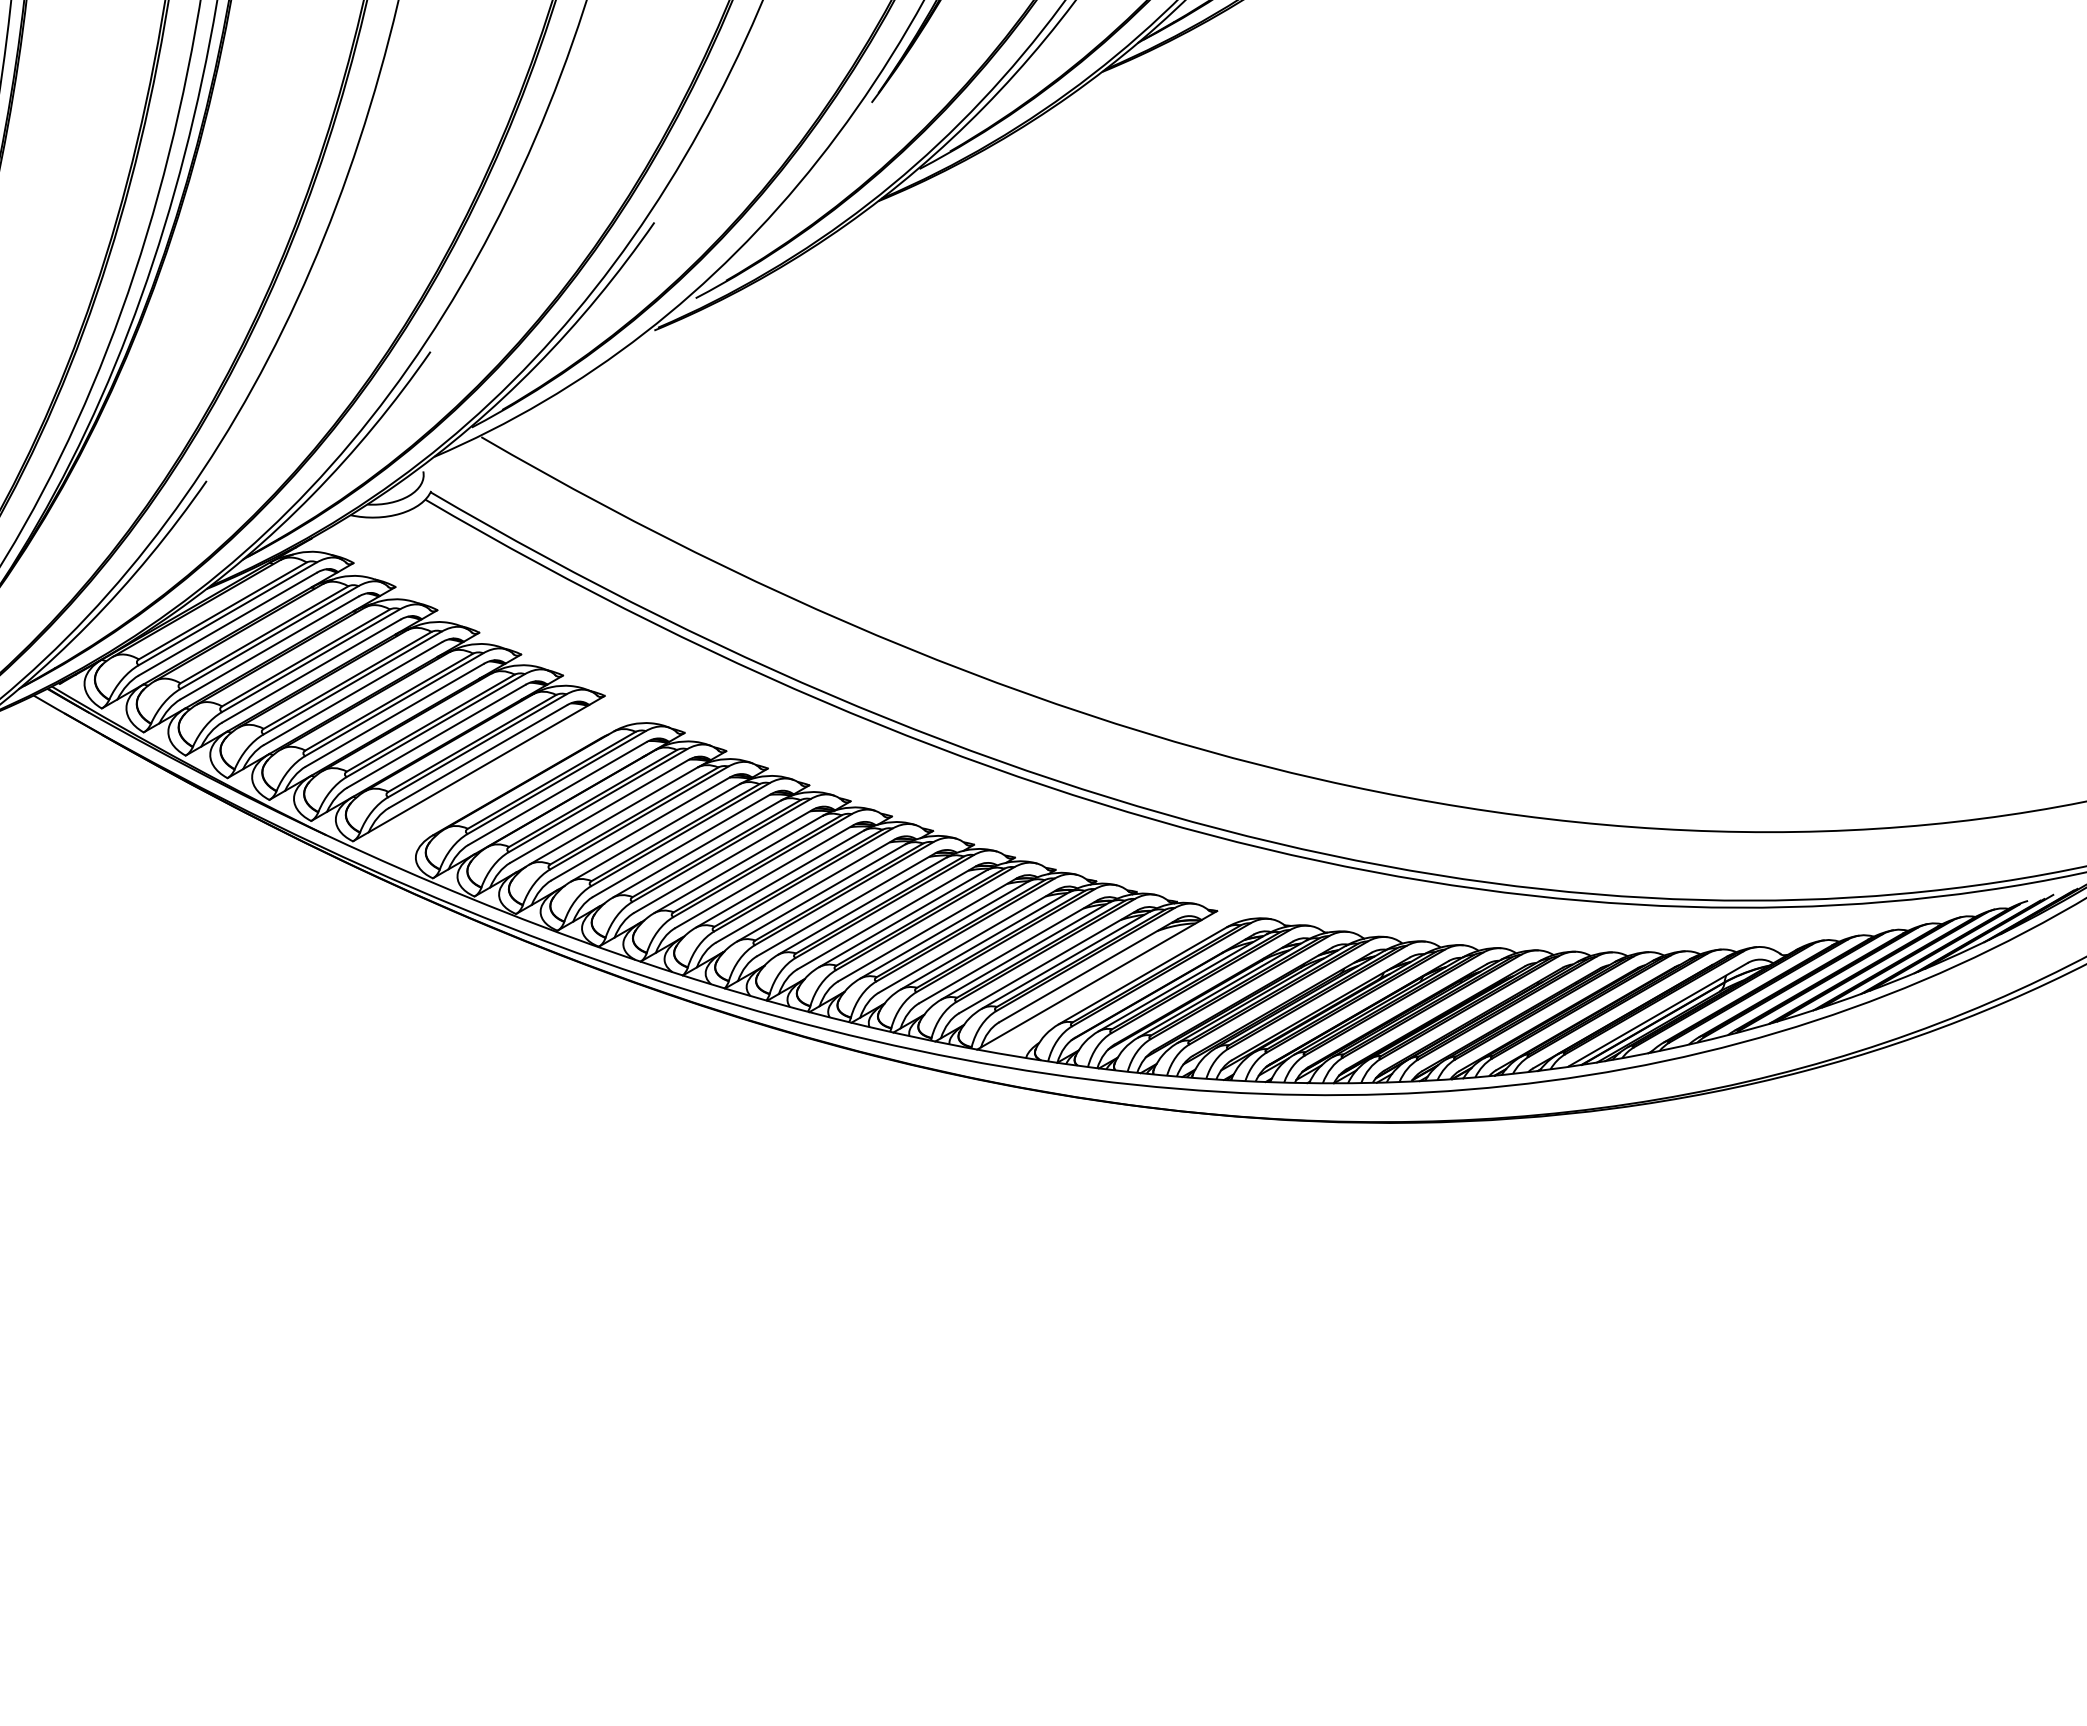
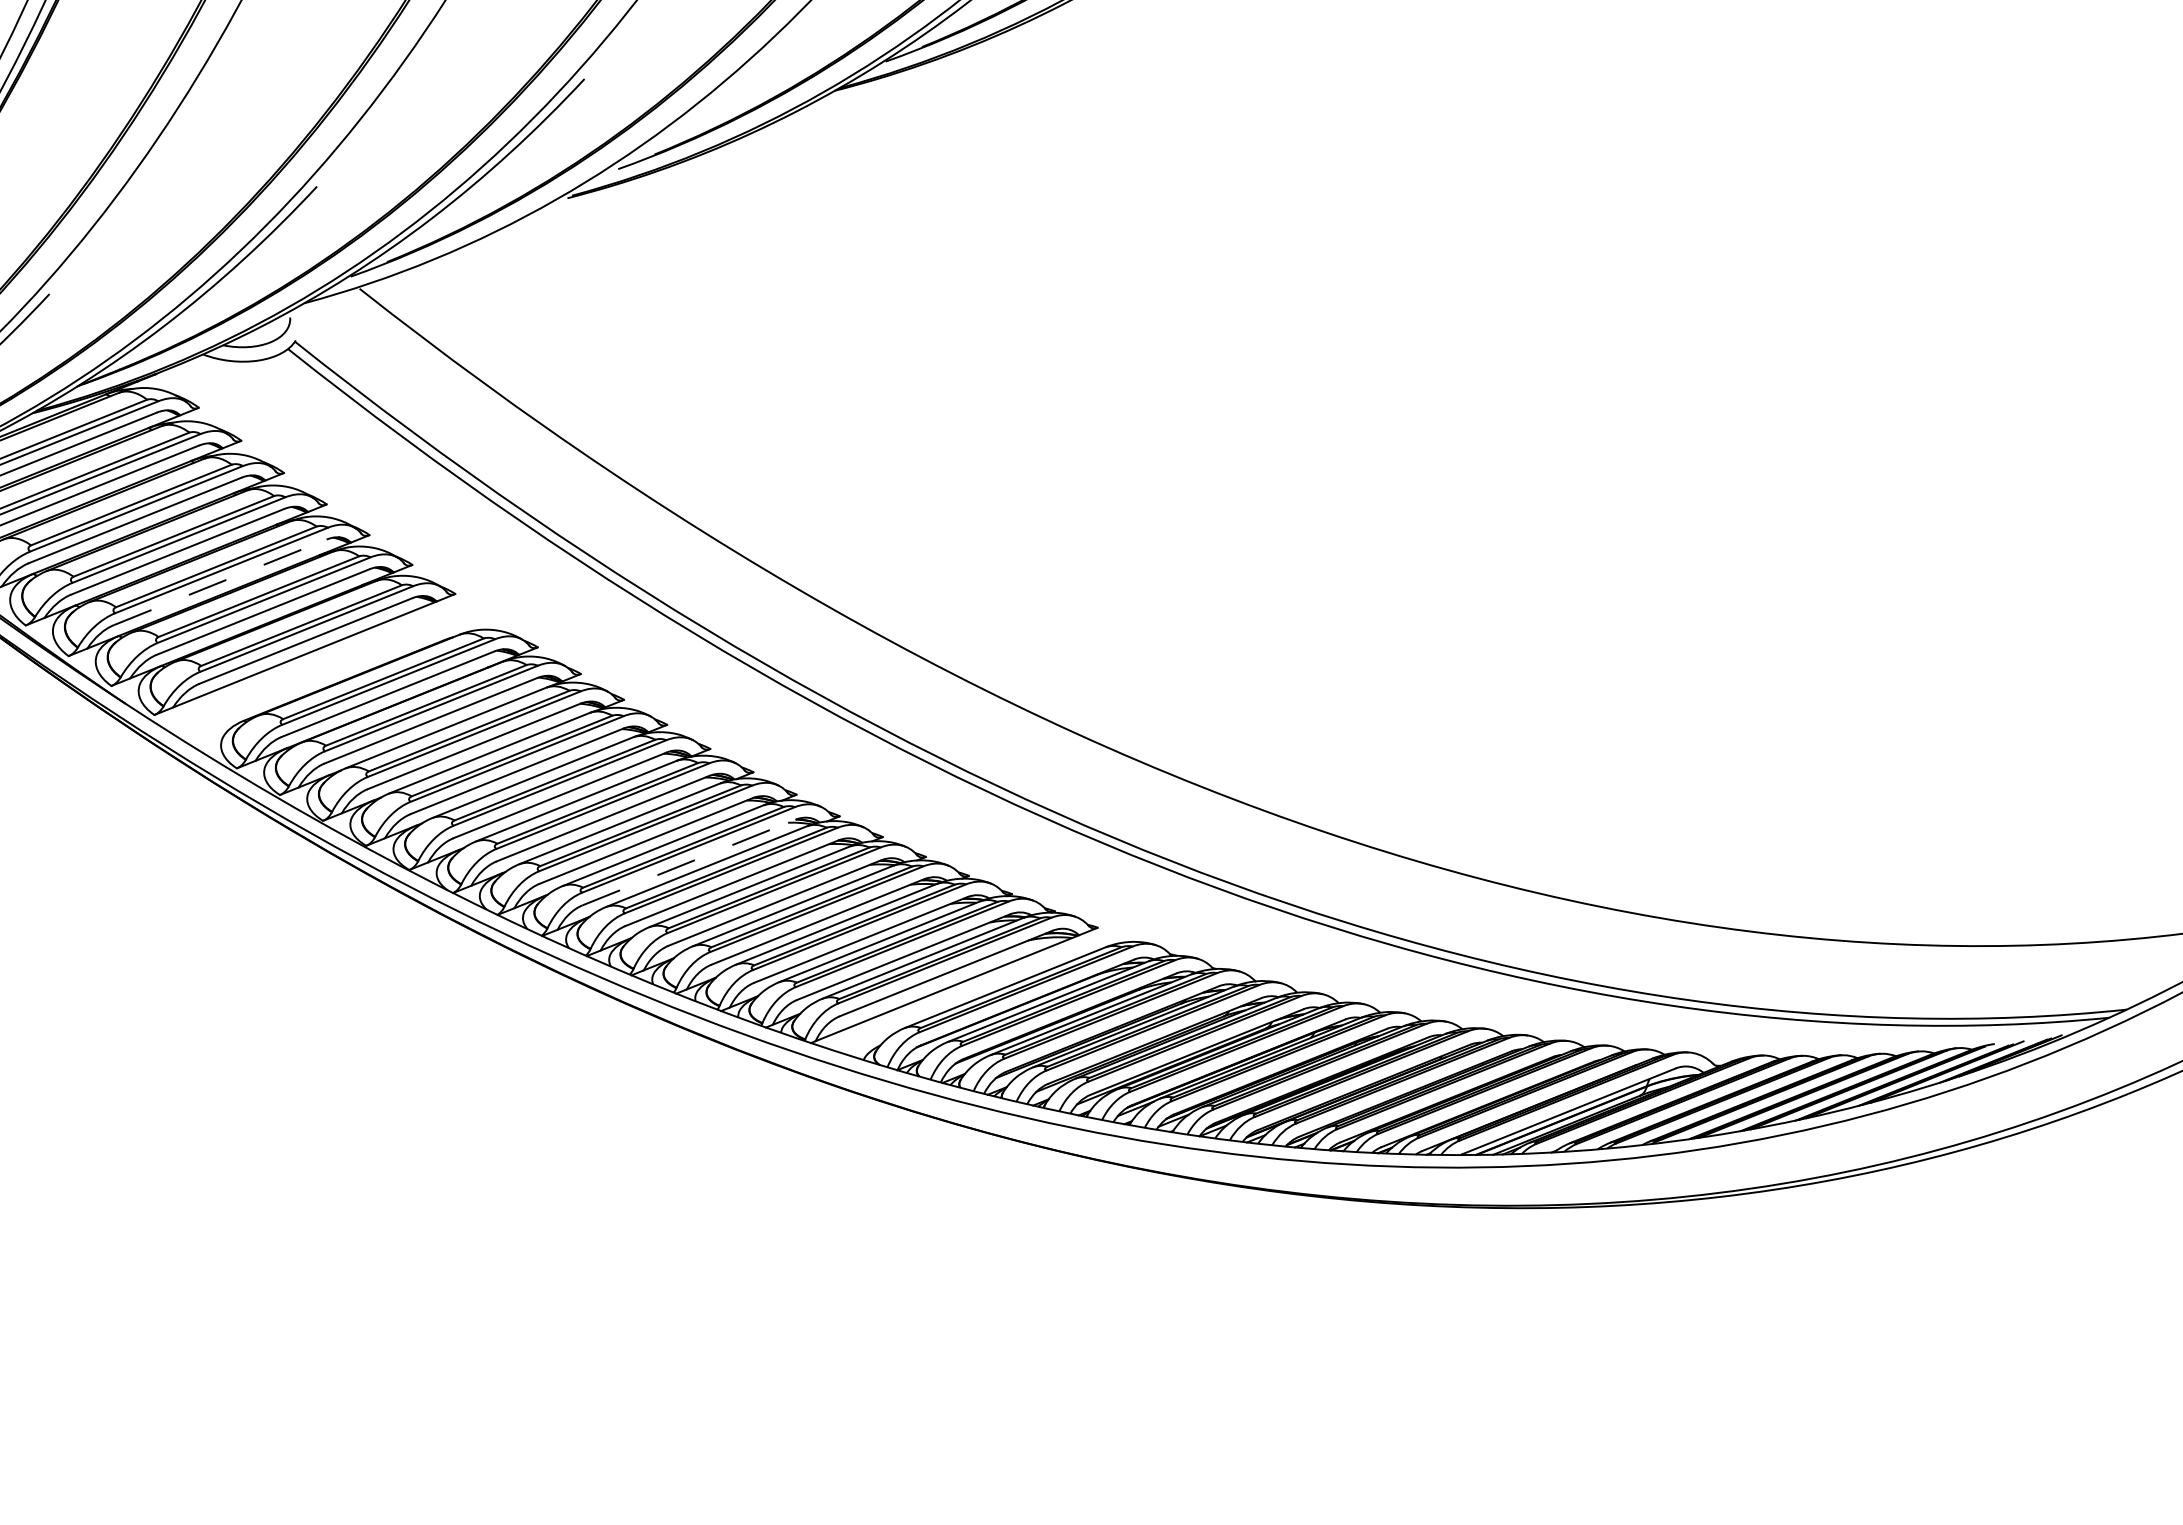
line: (394, 715) -> (220, 582), solid -> dashed
line: (846, 904) -> (689, 862), solid -> dashed

